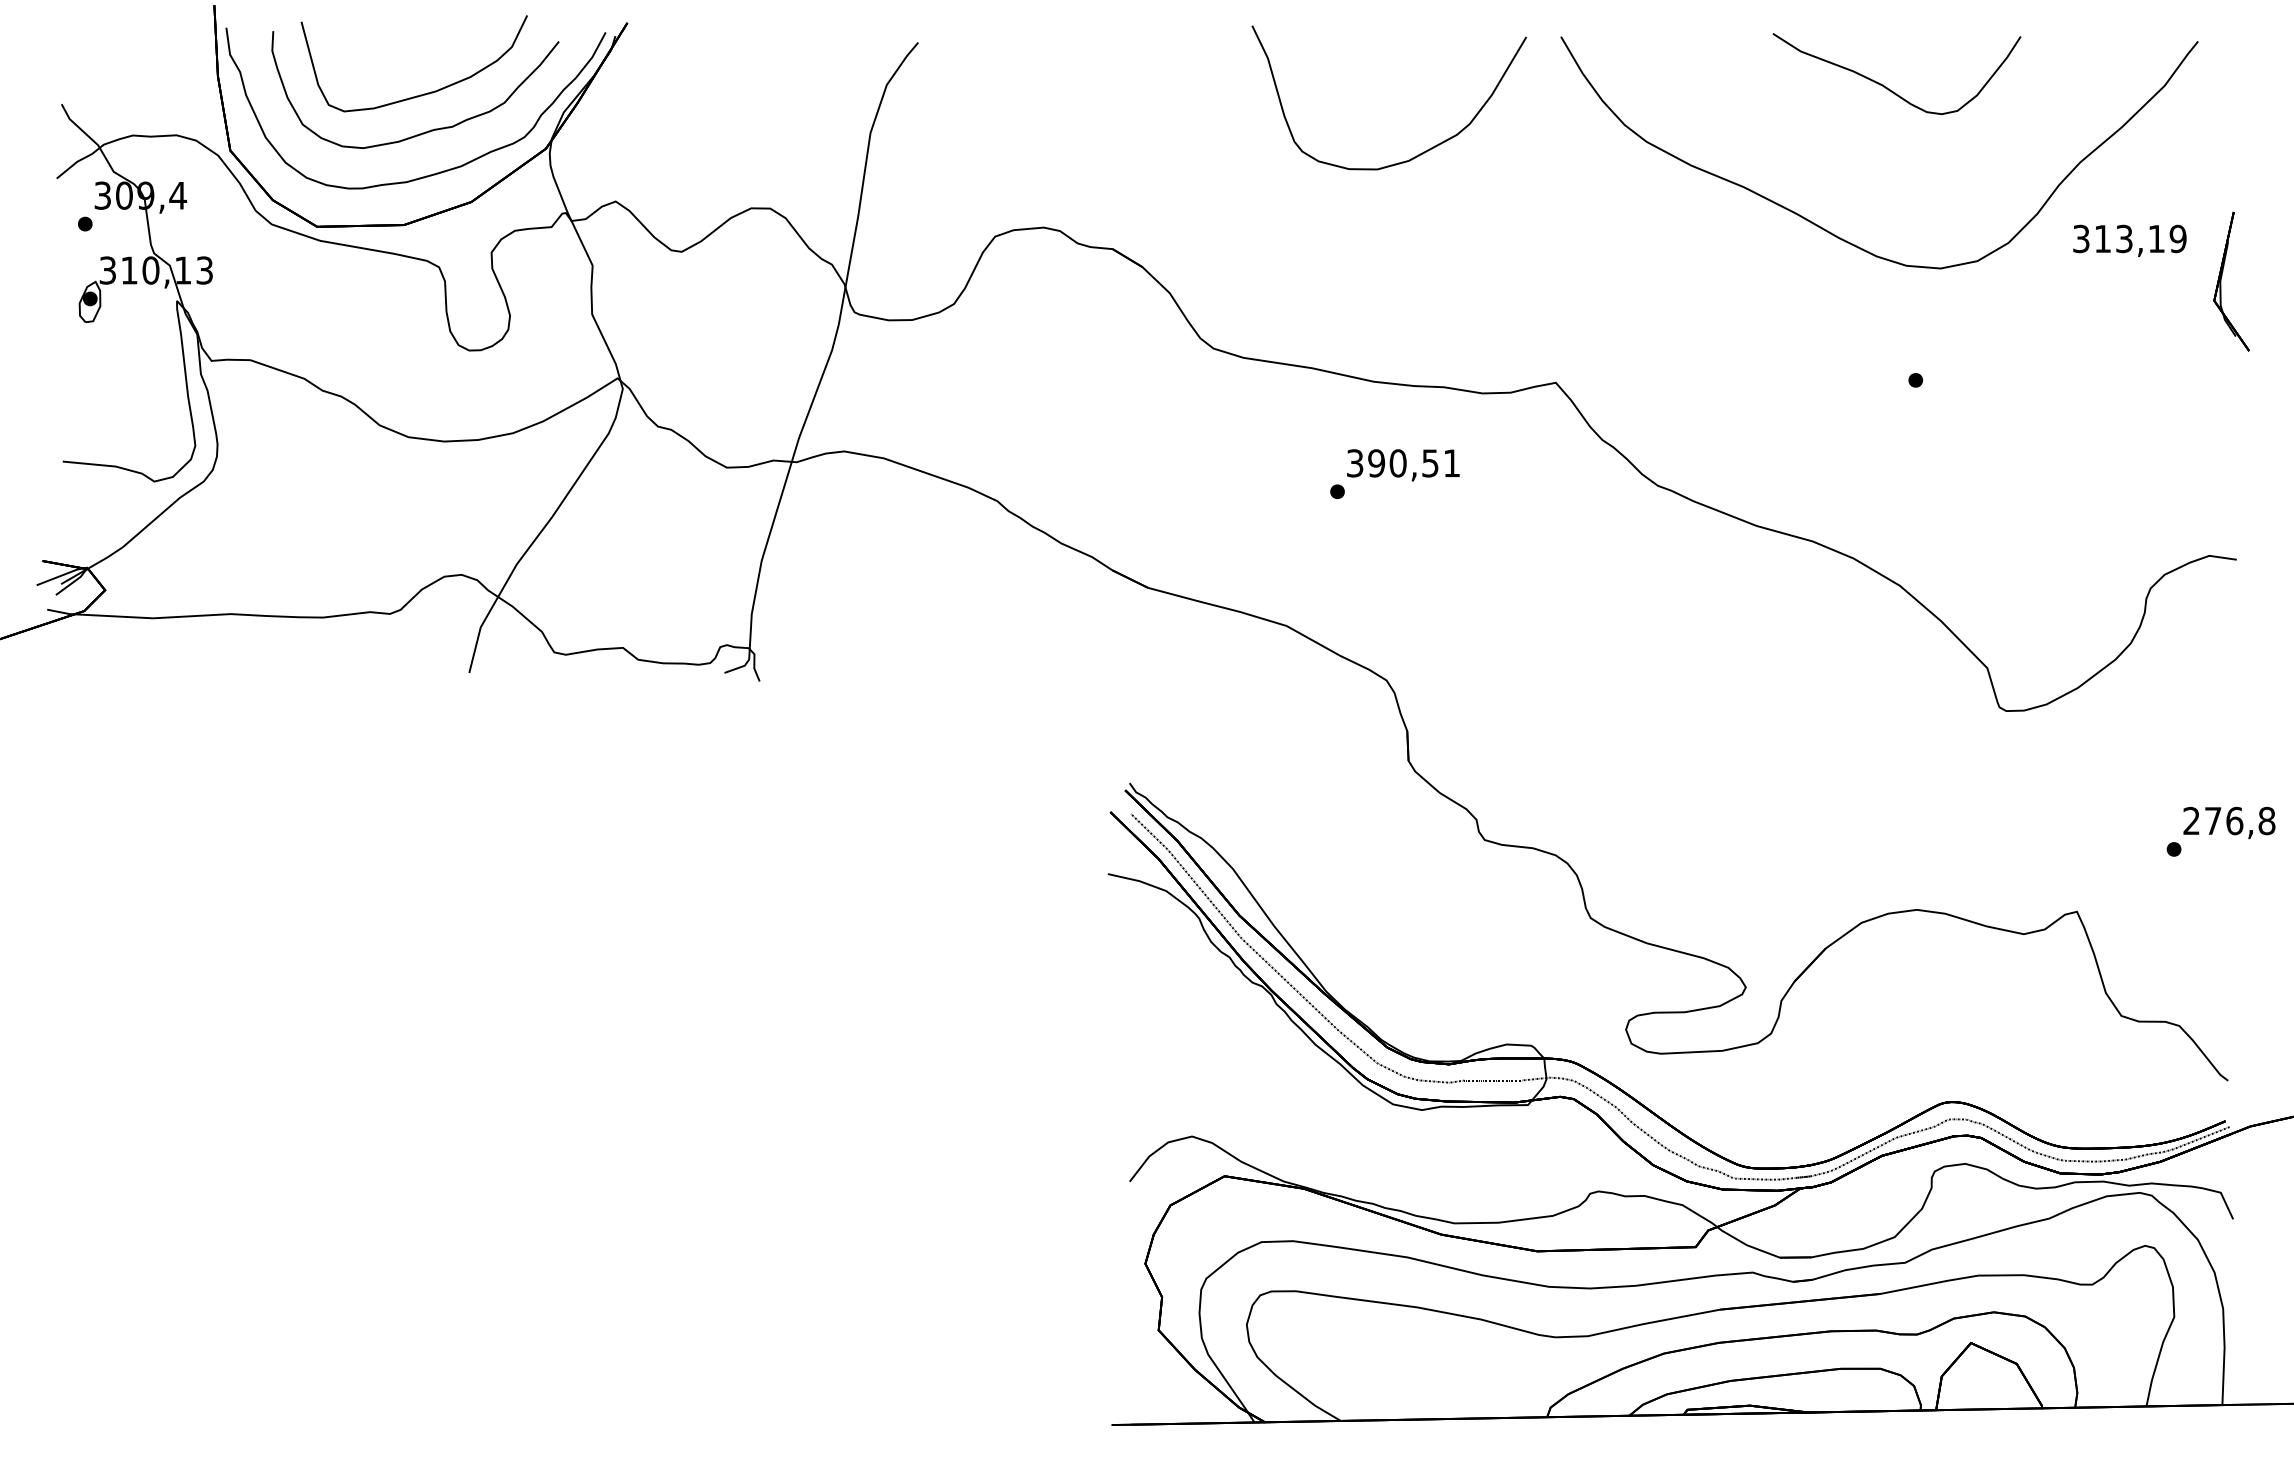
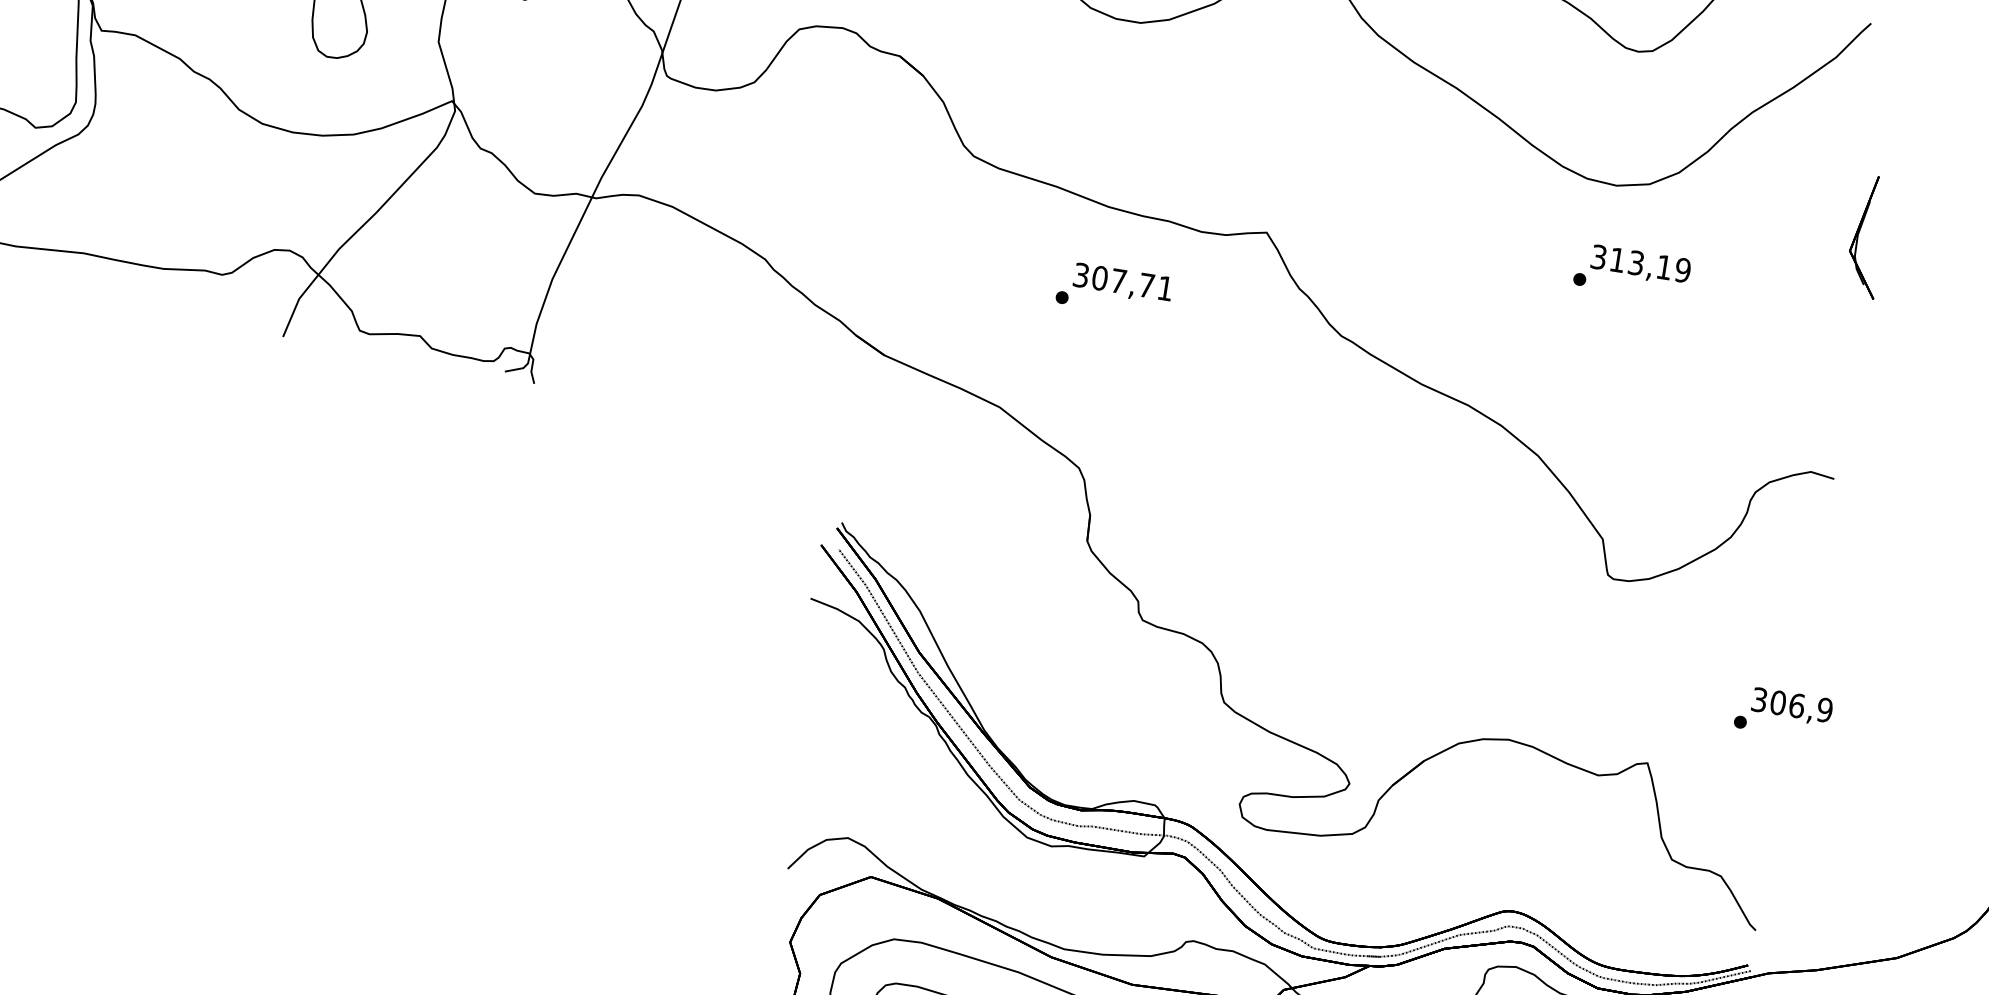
text: (2129, 240) -> (1640, 265), moved
text: (1403, 463) -> (1123, 282), 390,51 -> 307,71
text: (2229, 820) -> (1792, 704), 276,8 -> 306,9

